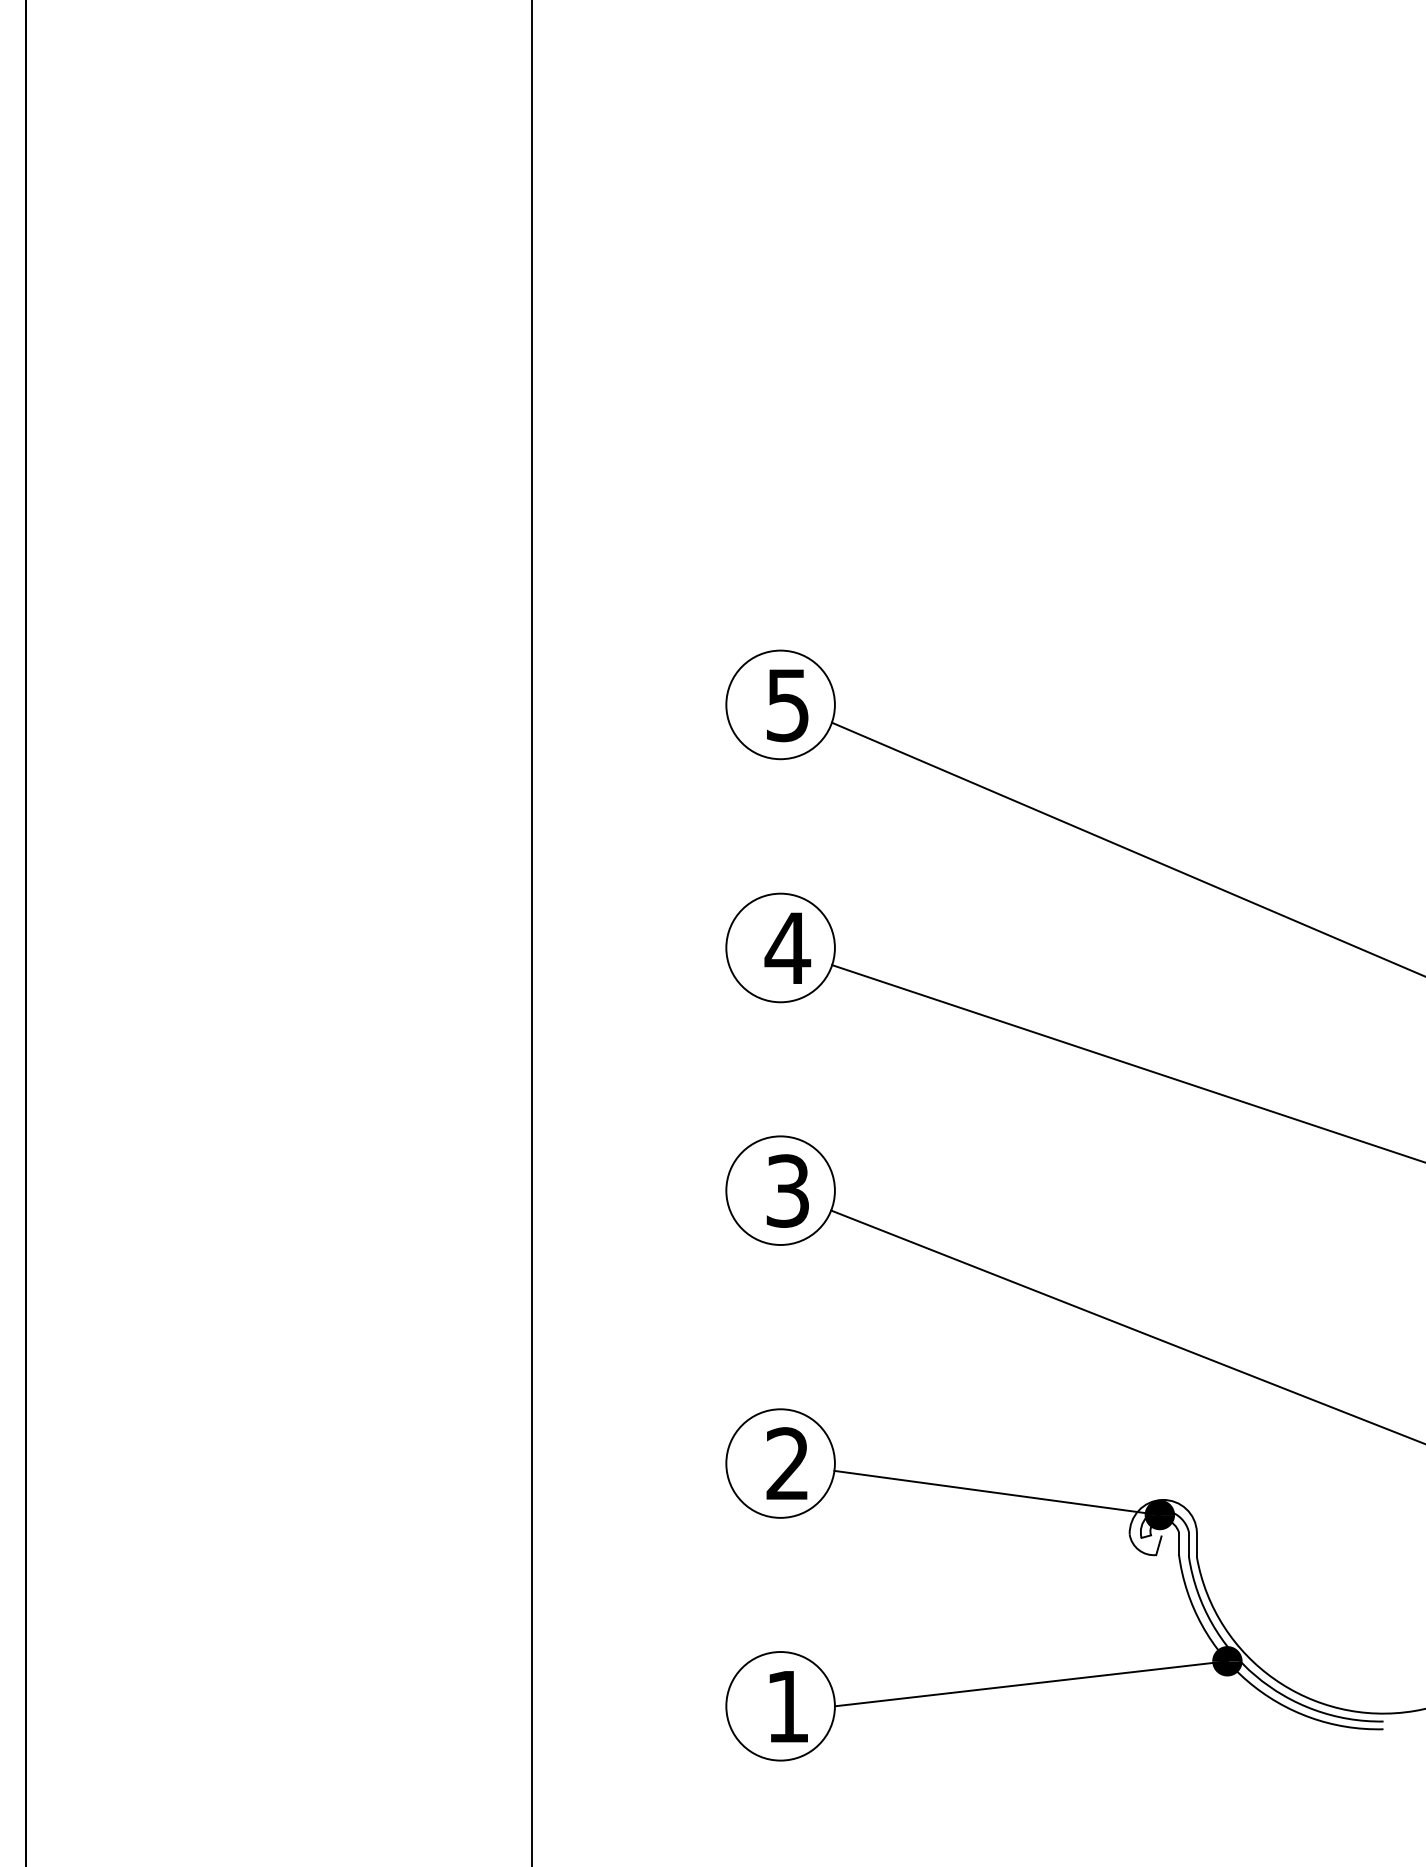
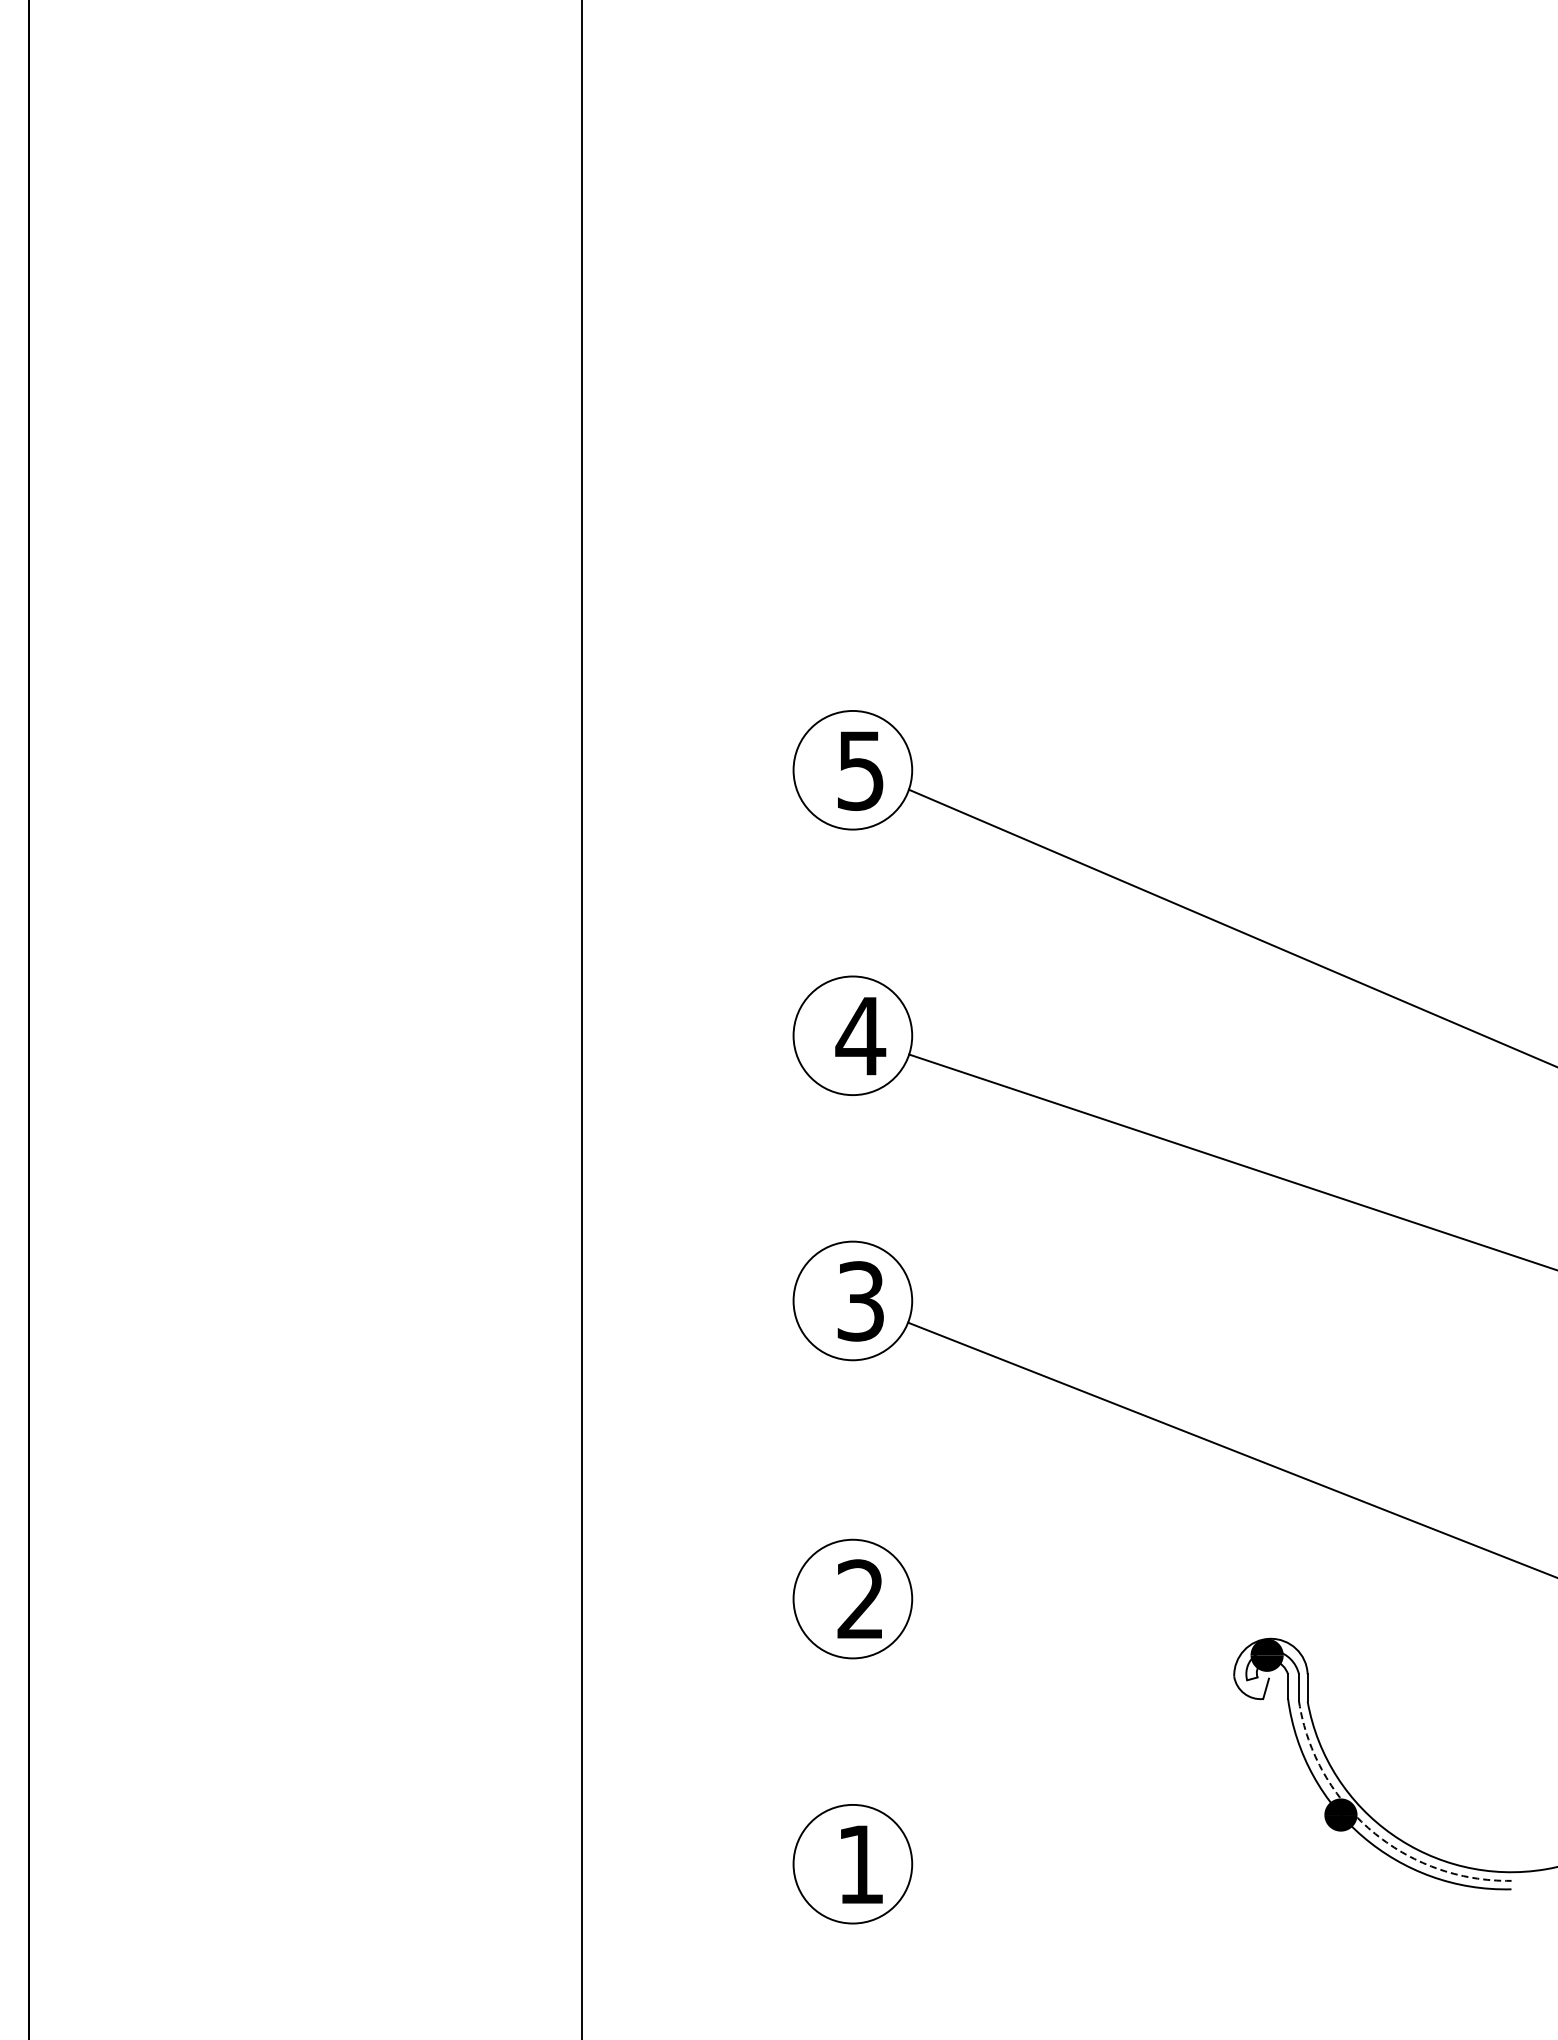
line: (997, 1493) -> (1089, 1631), removed
arc: (1255, 1675) -> (1371, 1830), solid -> dashed
line: (1031, 1683) -> (1126, 1839), removed

